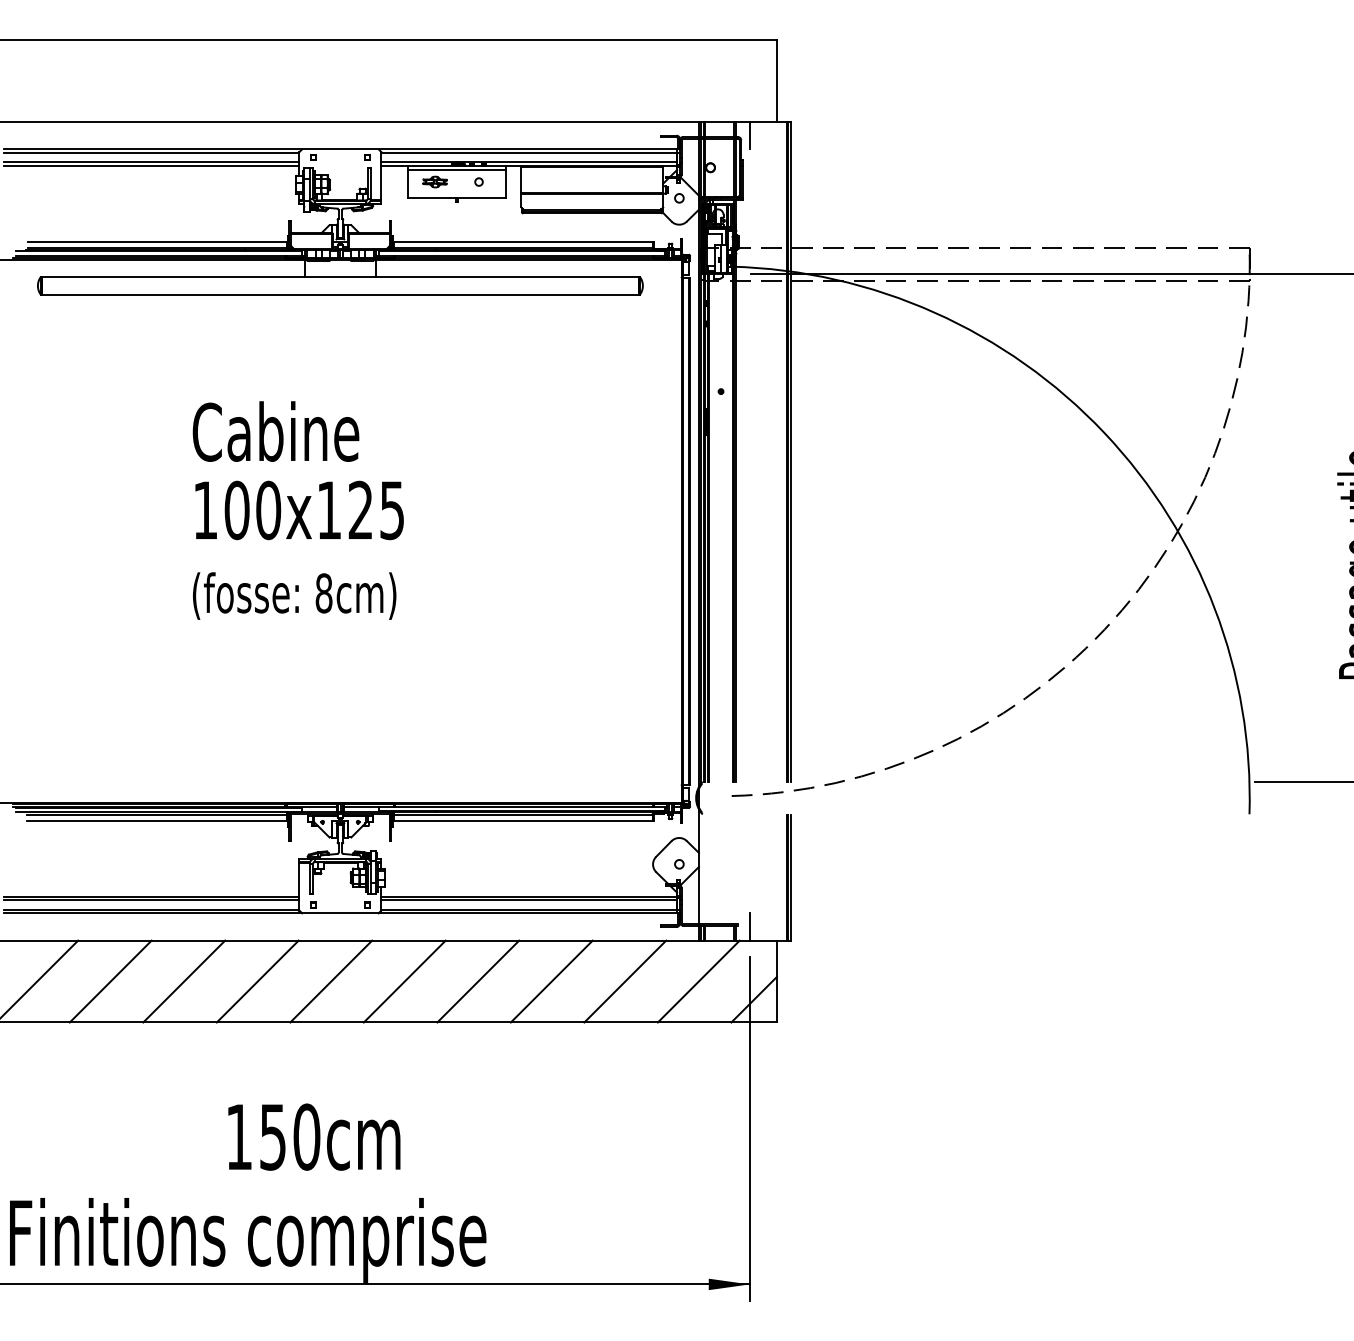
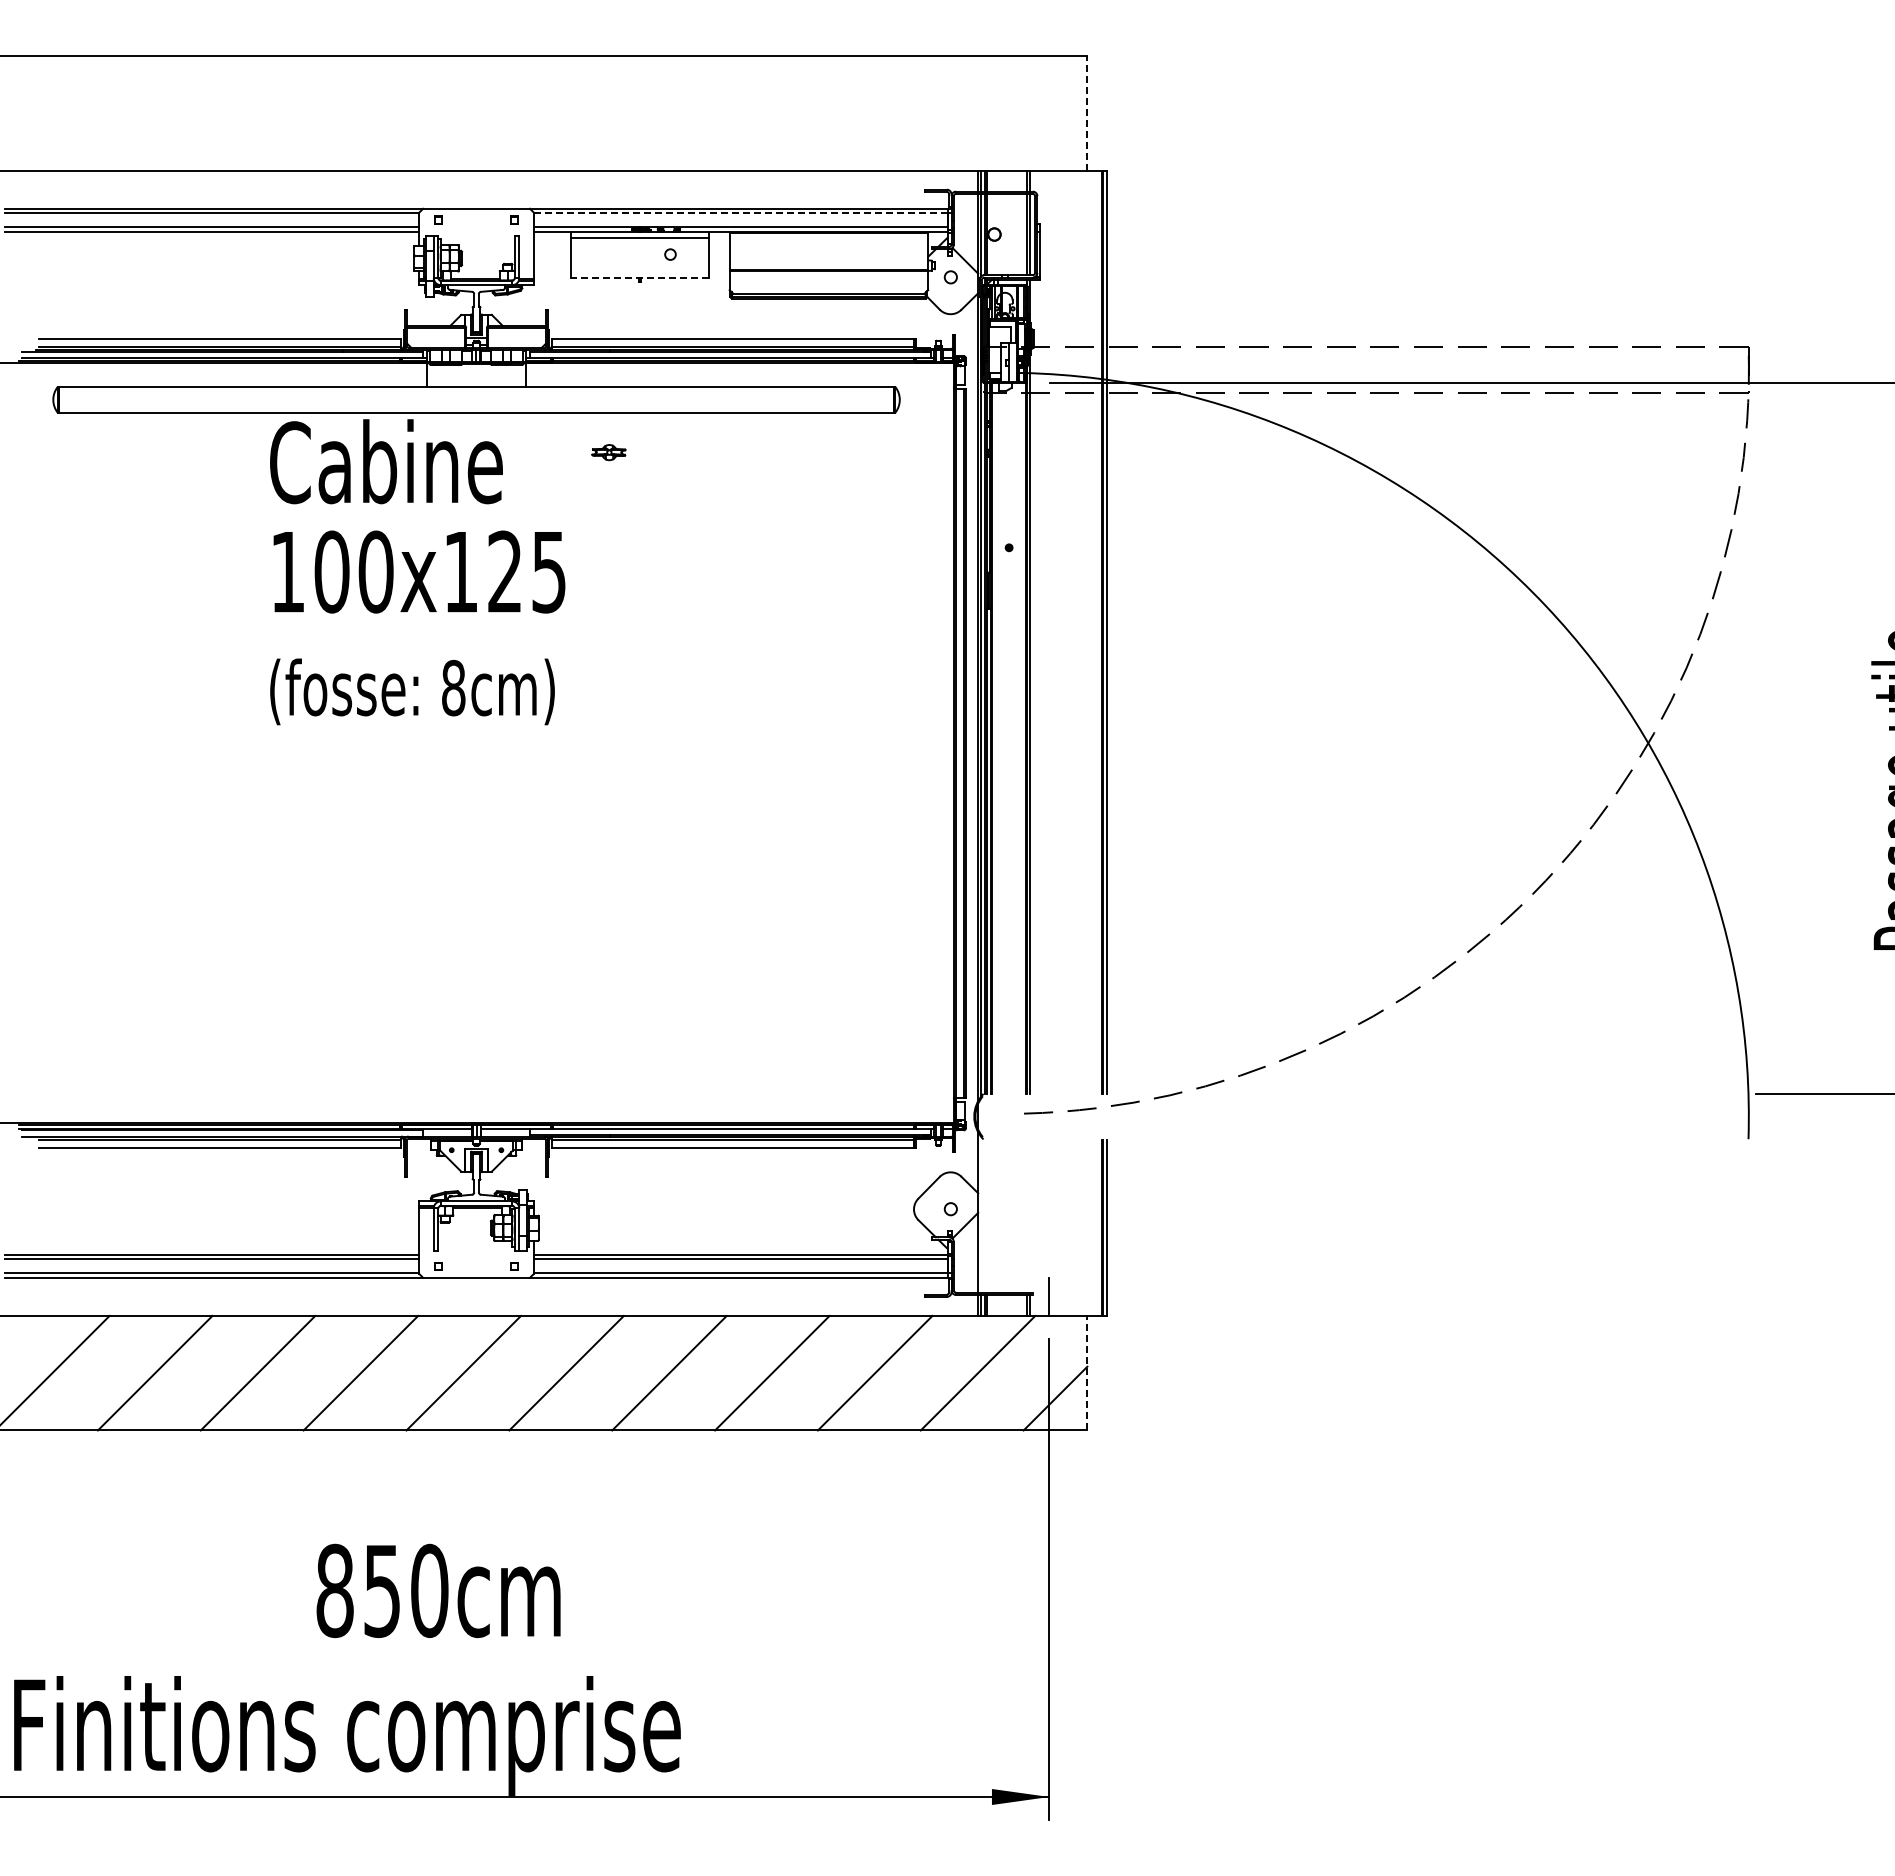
line: (777, 80) -> (1087, 112), solid -> dashed
line: (749, 135) -> (1049, 189), removed
line: (529, 152) -> (740, 213), solid -> dashed
part: (434, 182) -> (608, 452), moved
line: (456, 198) -> (639, 277), solid -> dashed
text: (298, 510) -> (417, 572), moved
line: (777, 981) -> (1087, 1372), solid -> dashed
text: (238, 1136) -> (334, 1590), 150cm -> 850cm

